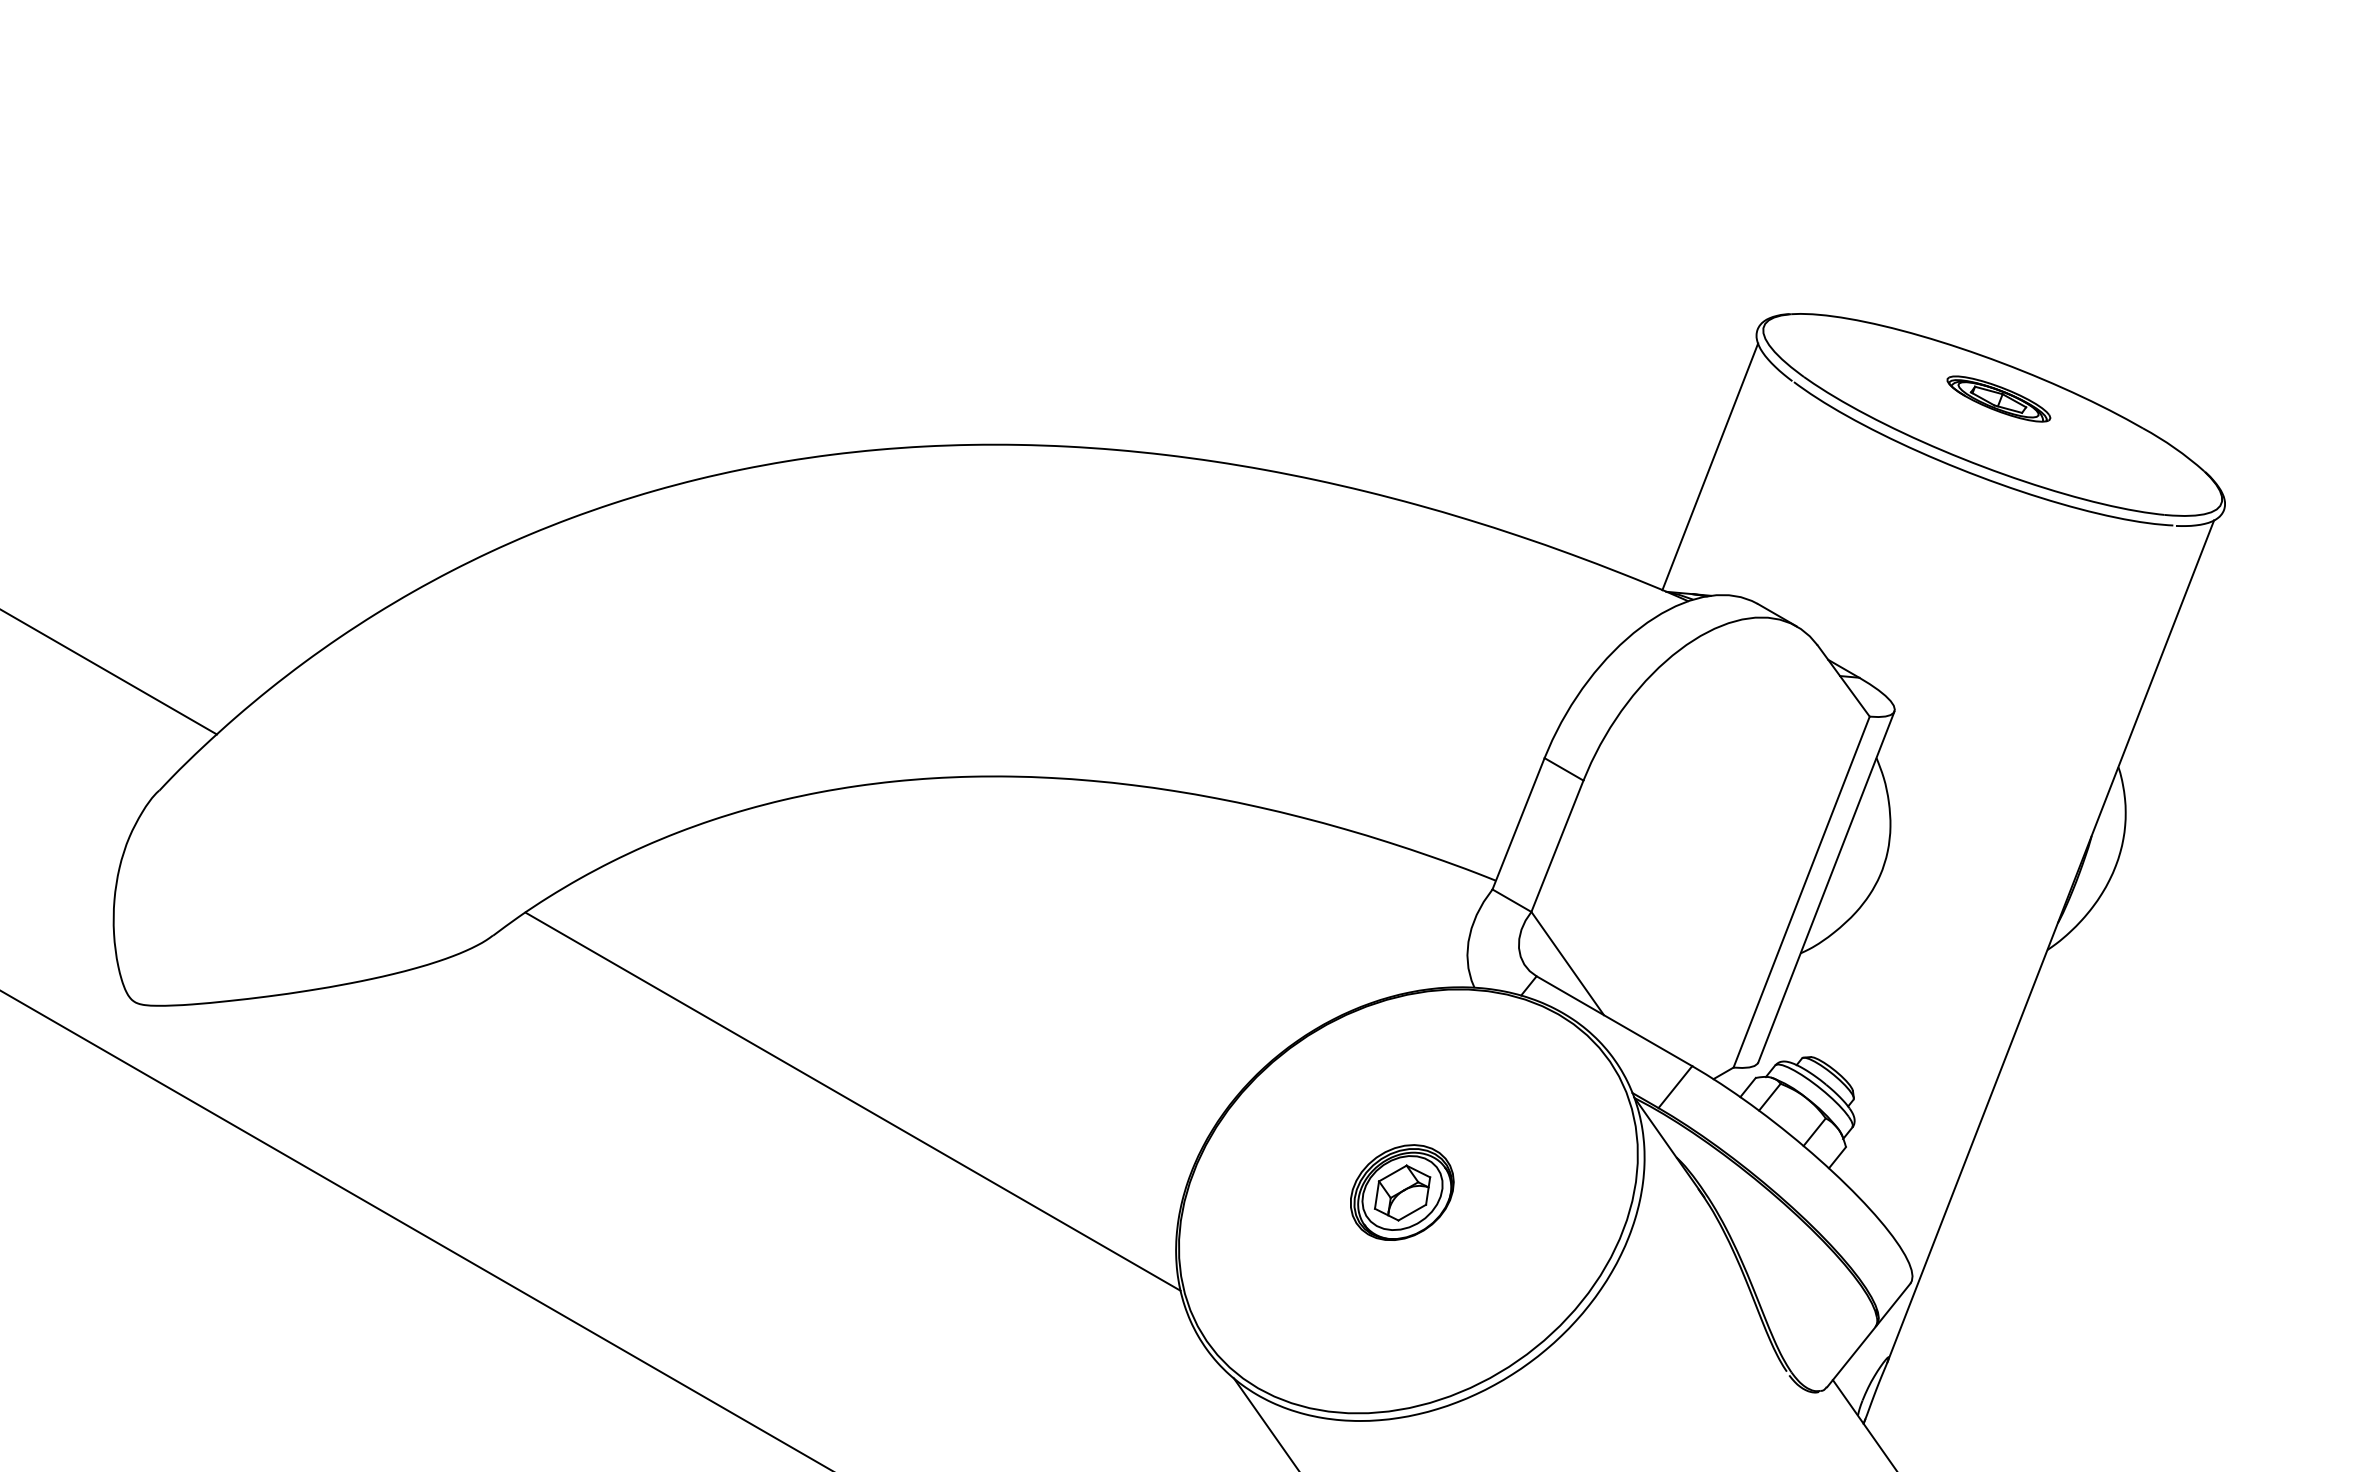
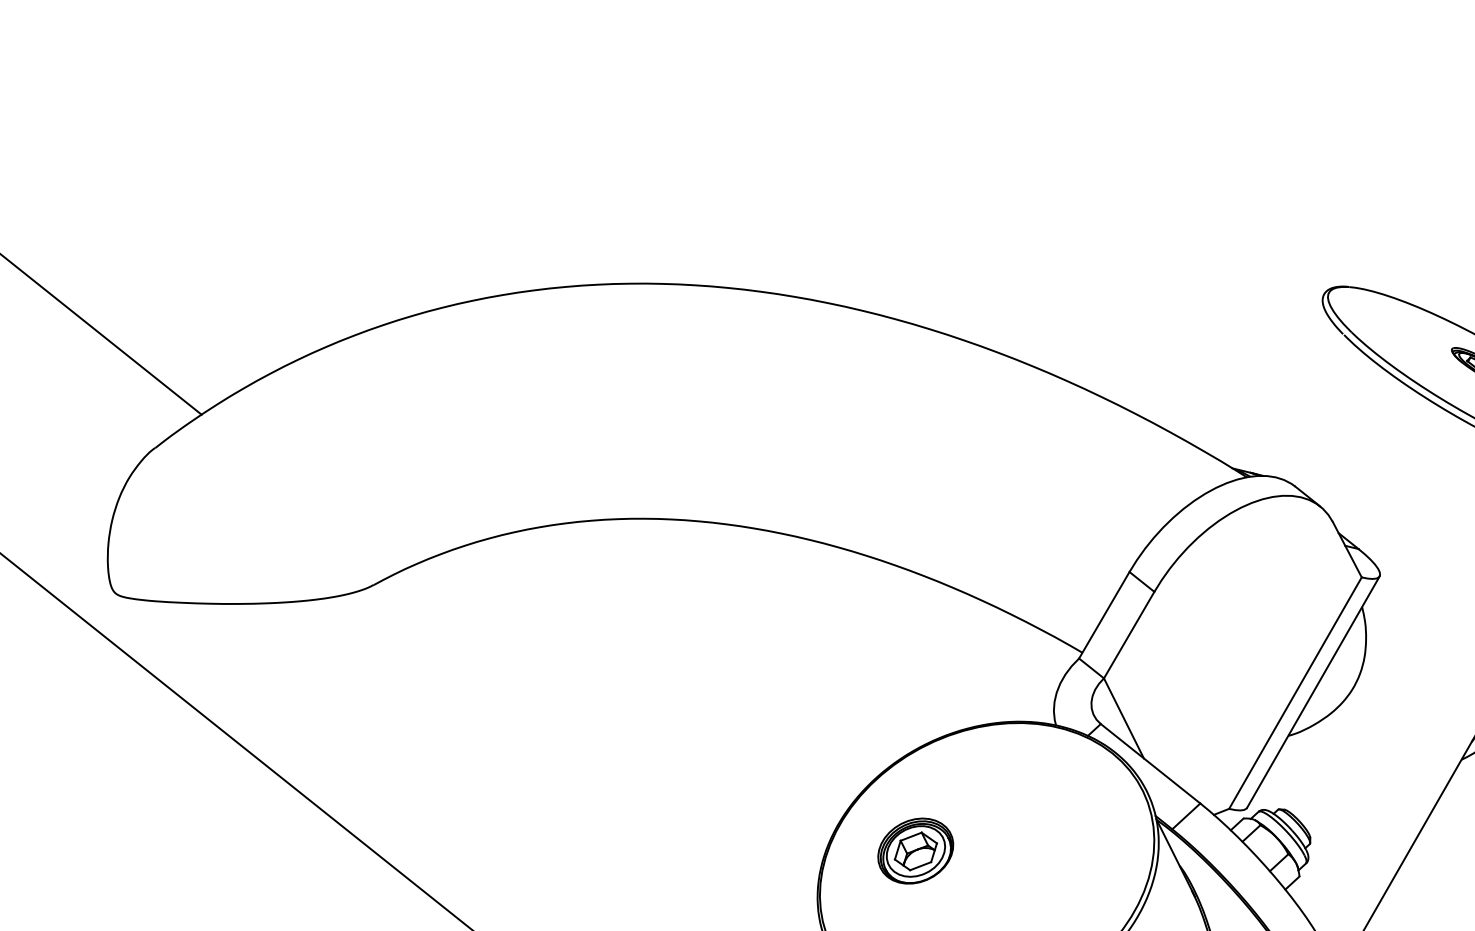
line: (1710, 466) -> (1276, 385), removed
line: (852, 1101) -> (608, 739), removed
part: (1402, 1192) -> (915, 851), moved

